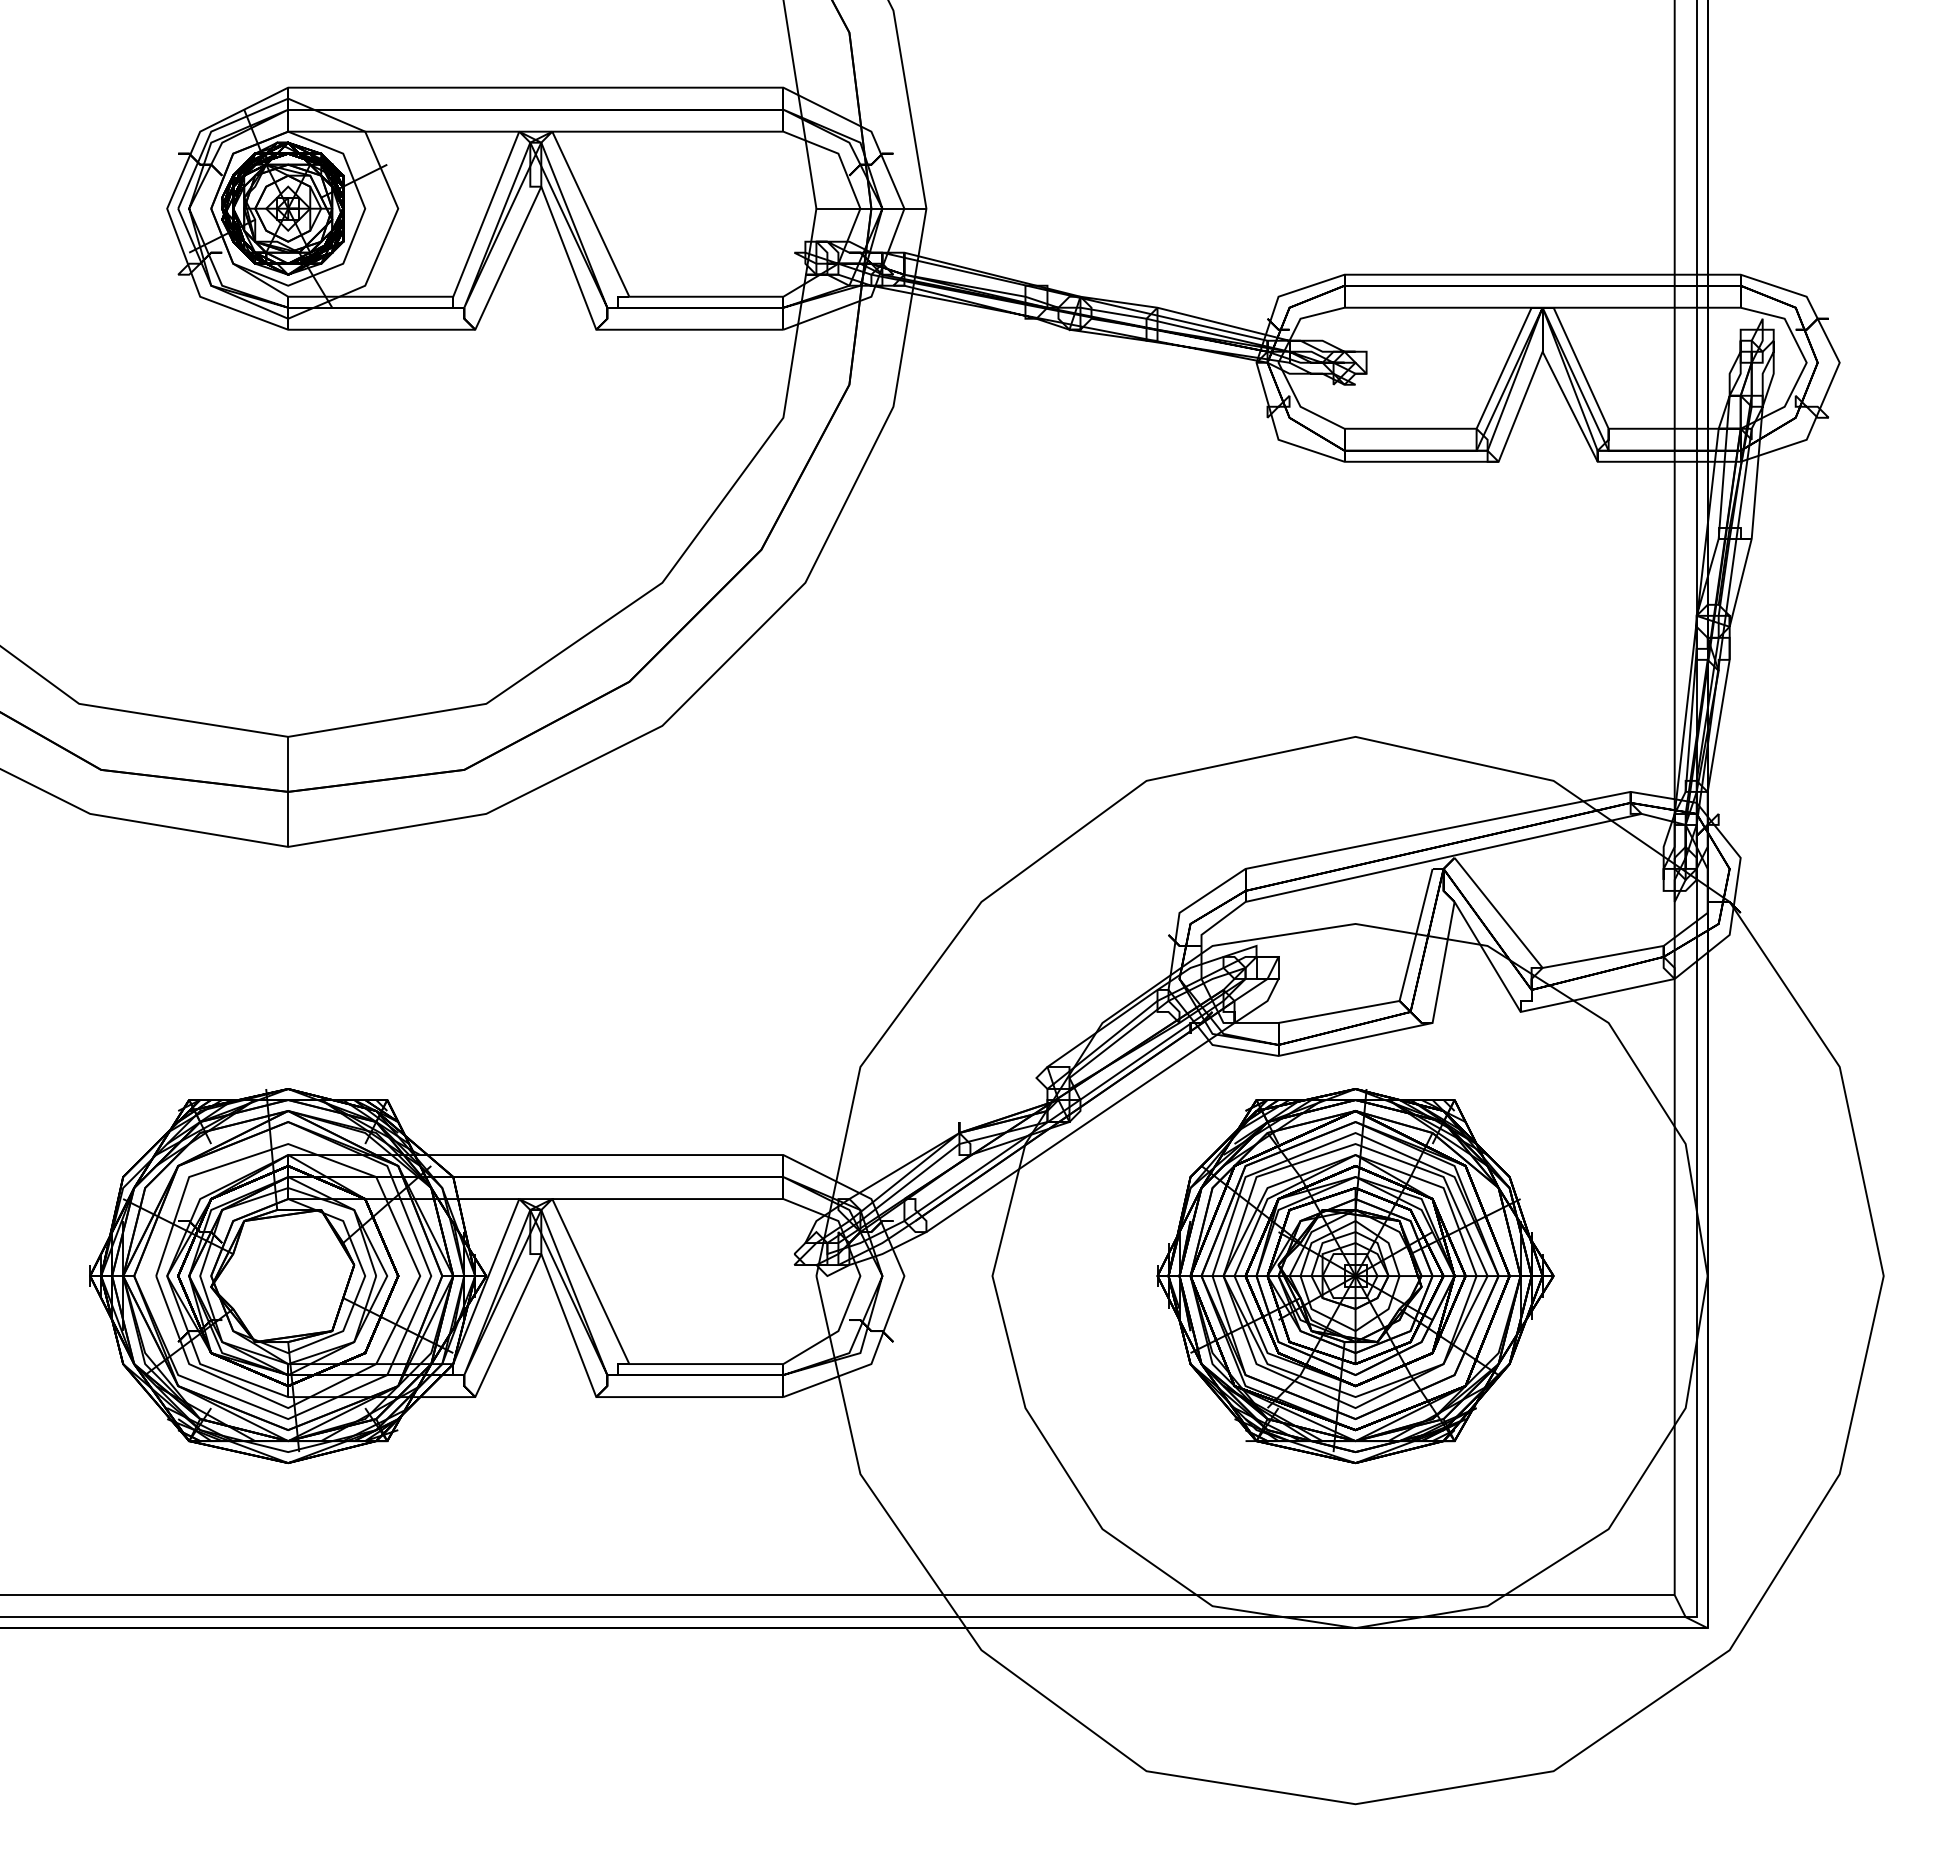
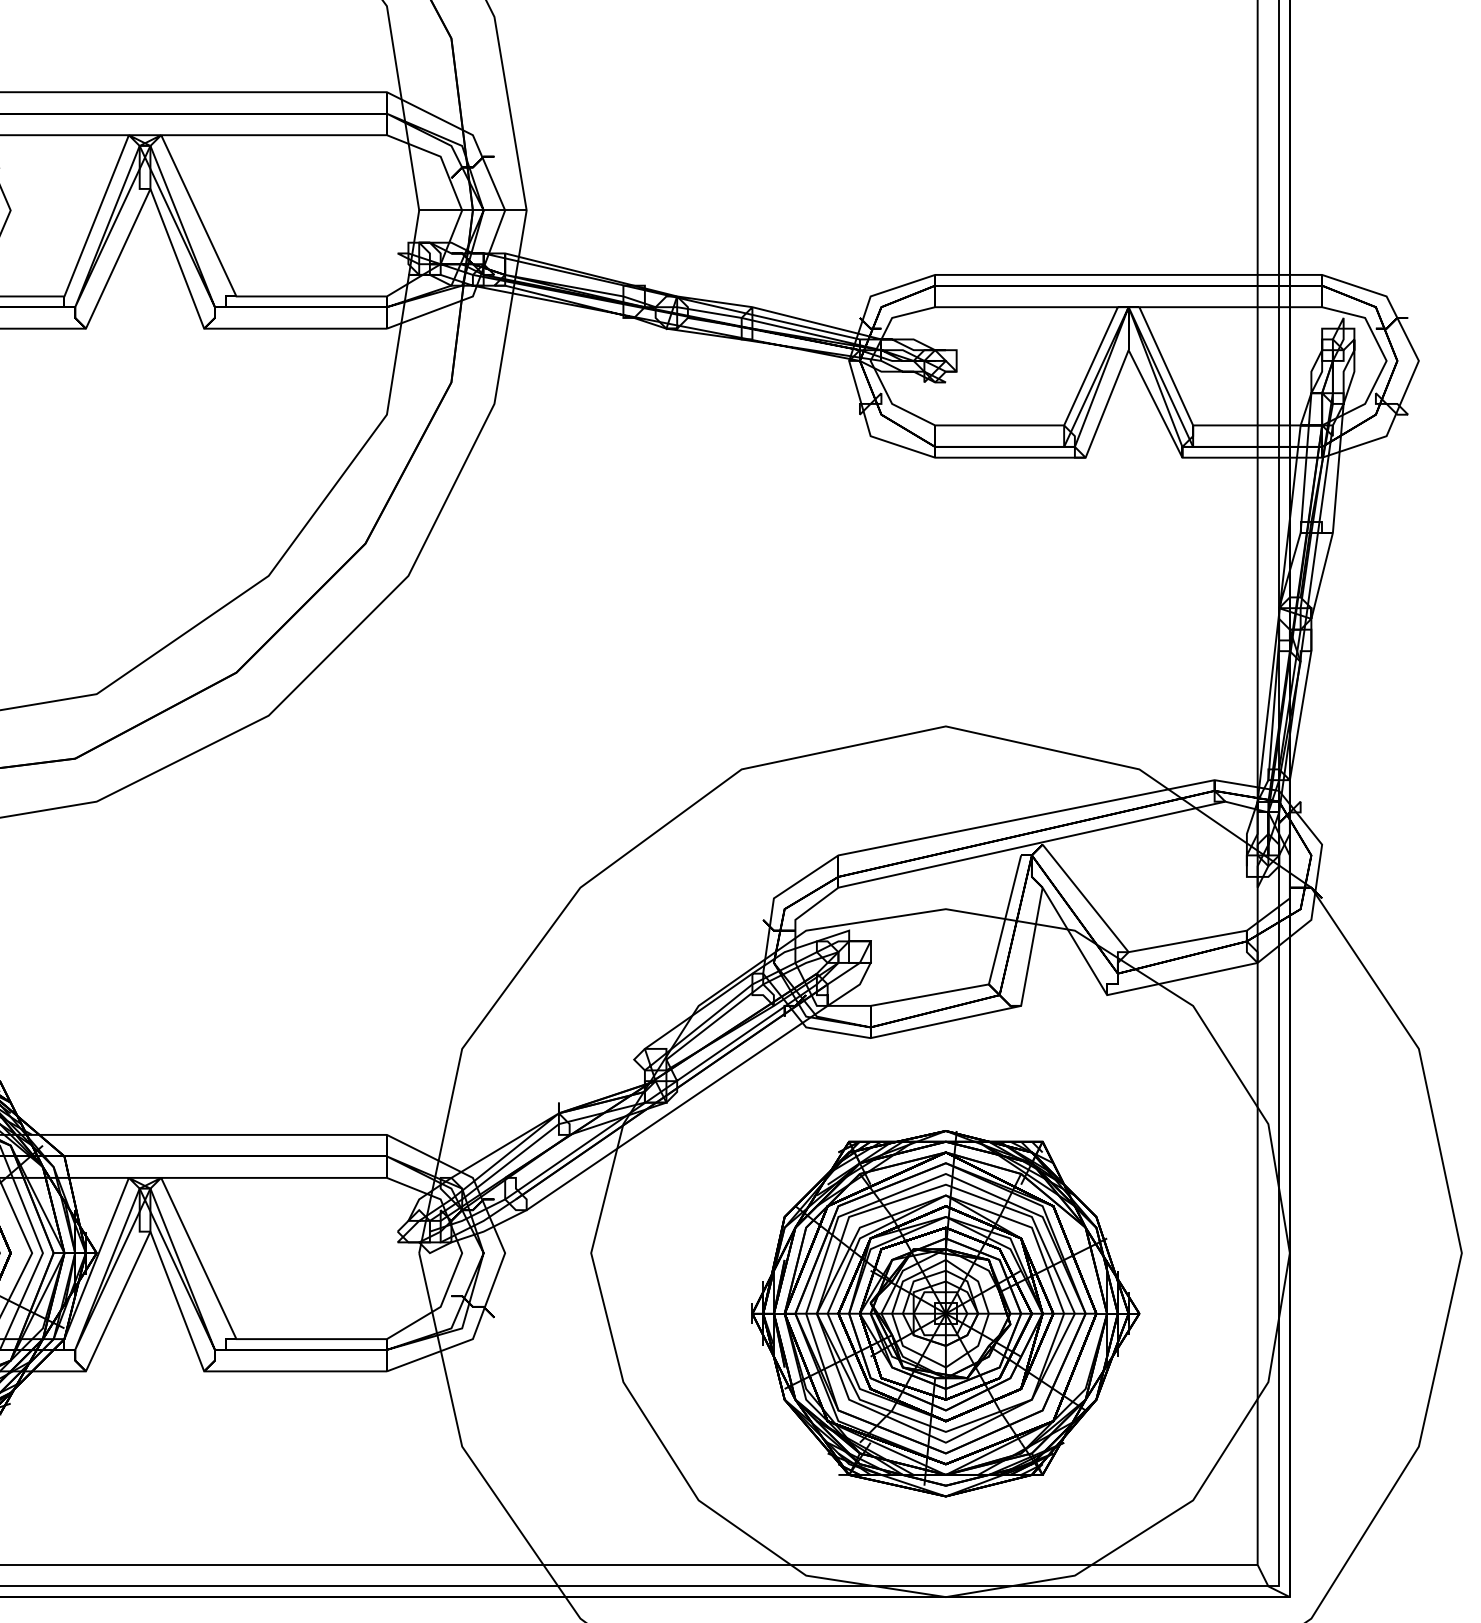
part: (1355, 1276) -> (945, 1314), moved

